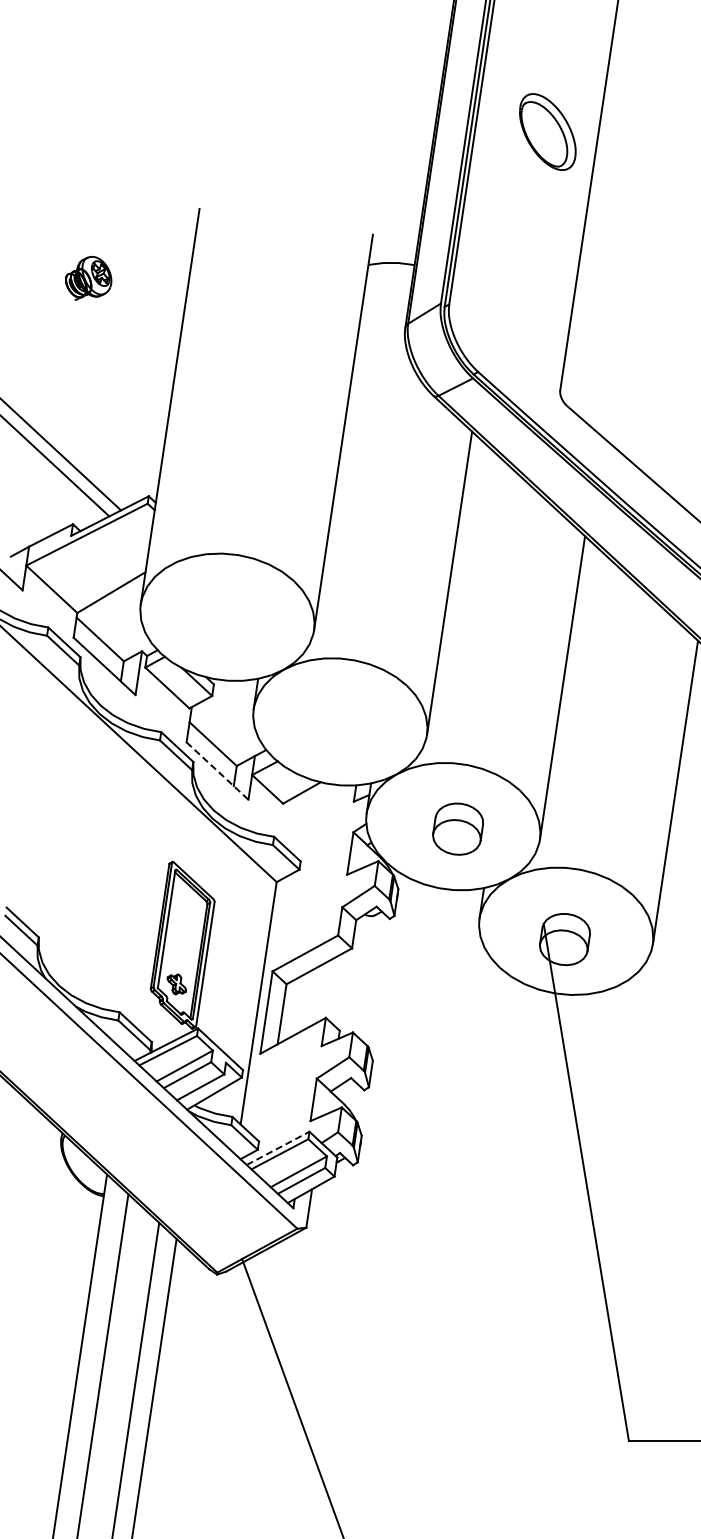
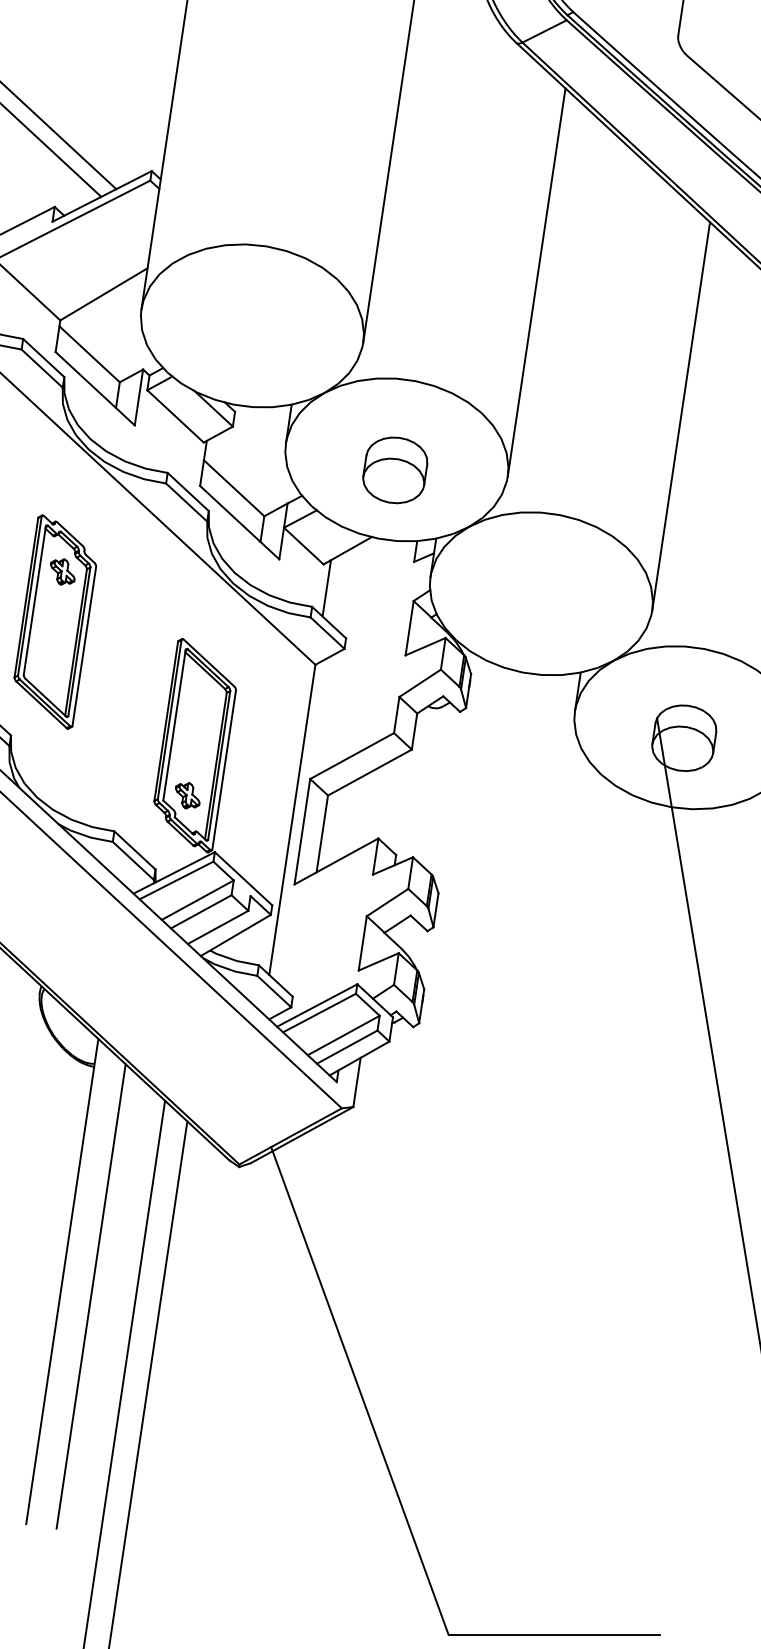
line: (217, 771) -> (239, 523), dashed -> solid
line: (285, 822) -> (326, 588), added
part: (458, 828) -> (395, 469), moved
part: (73, 848) -> (55, 621), added
line: (278, 1148) -> (317, 1005), dashed -> solid

